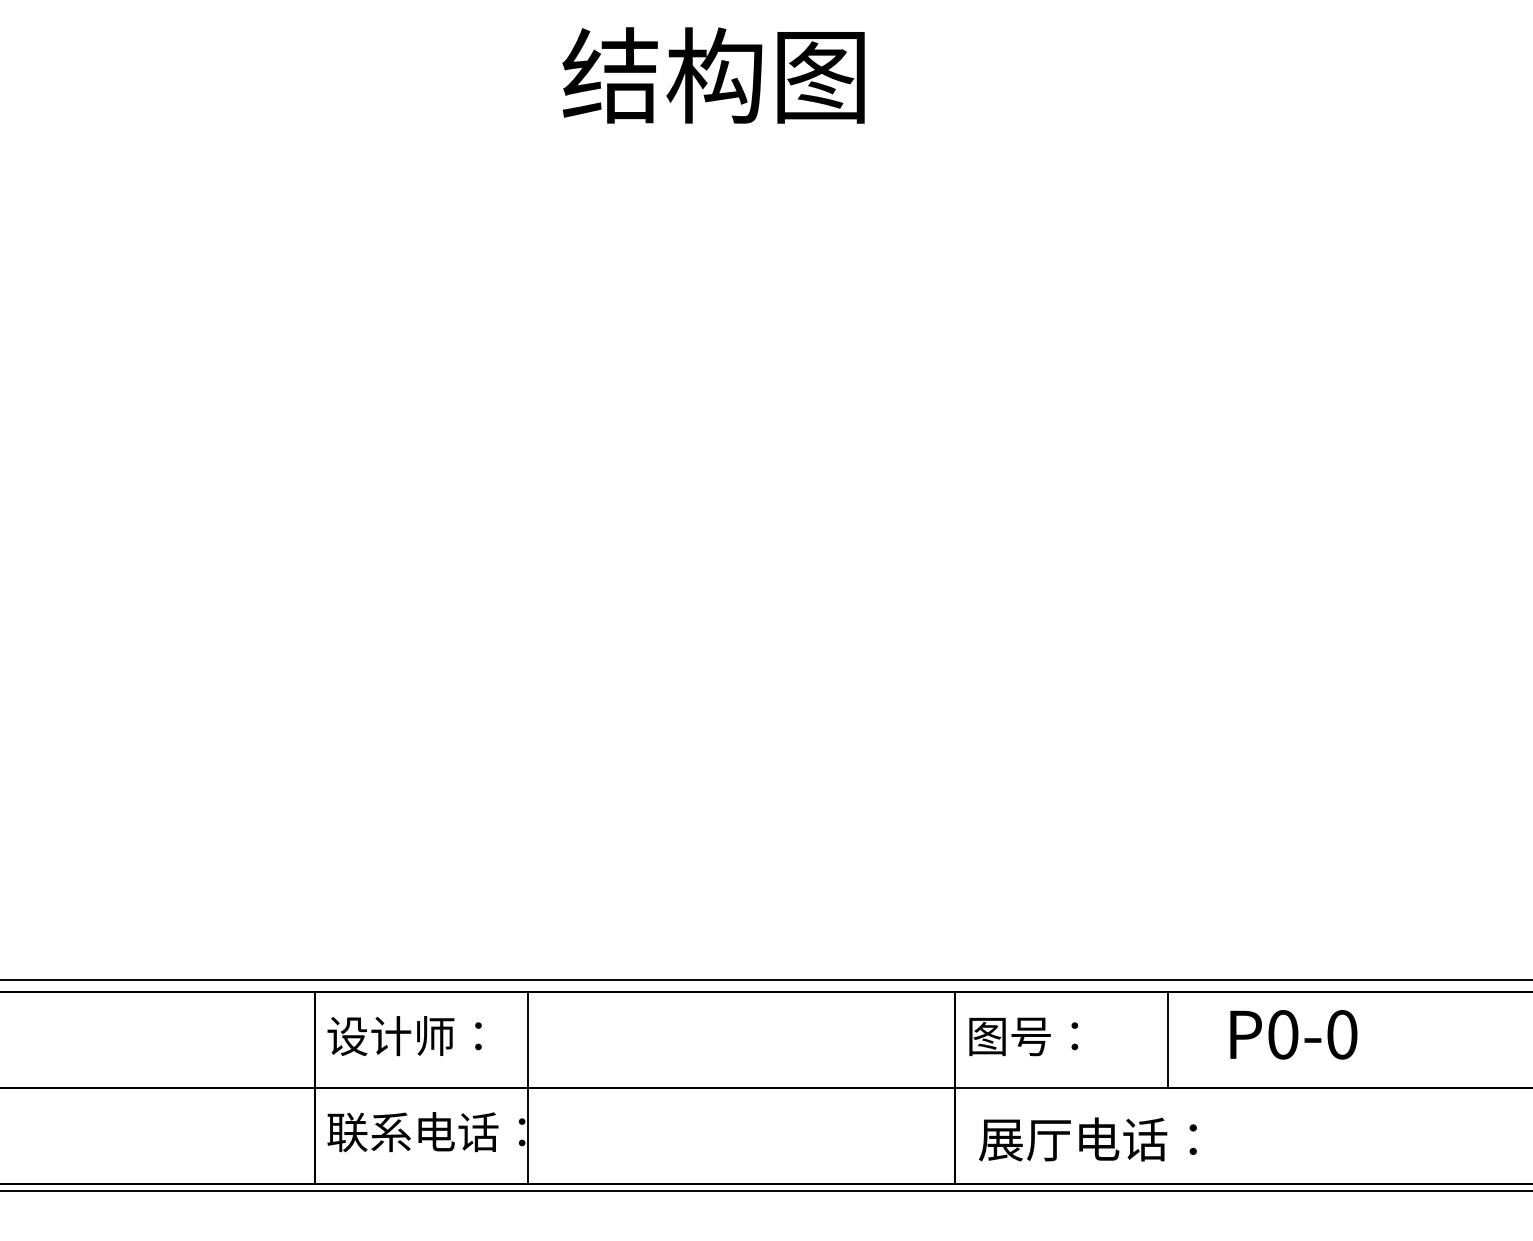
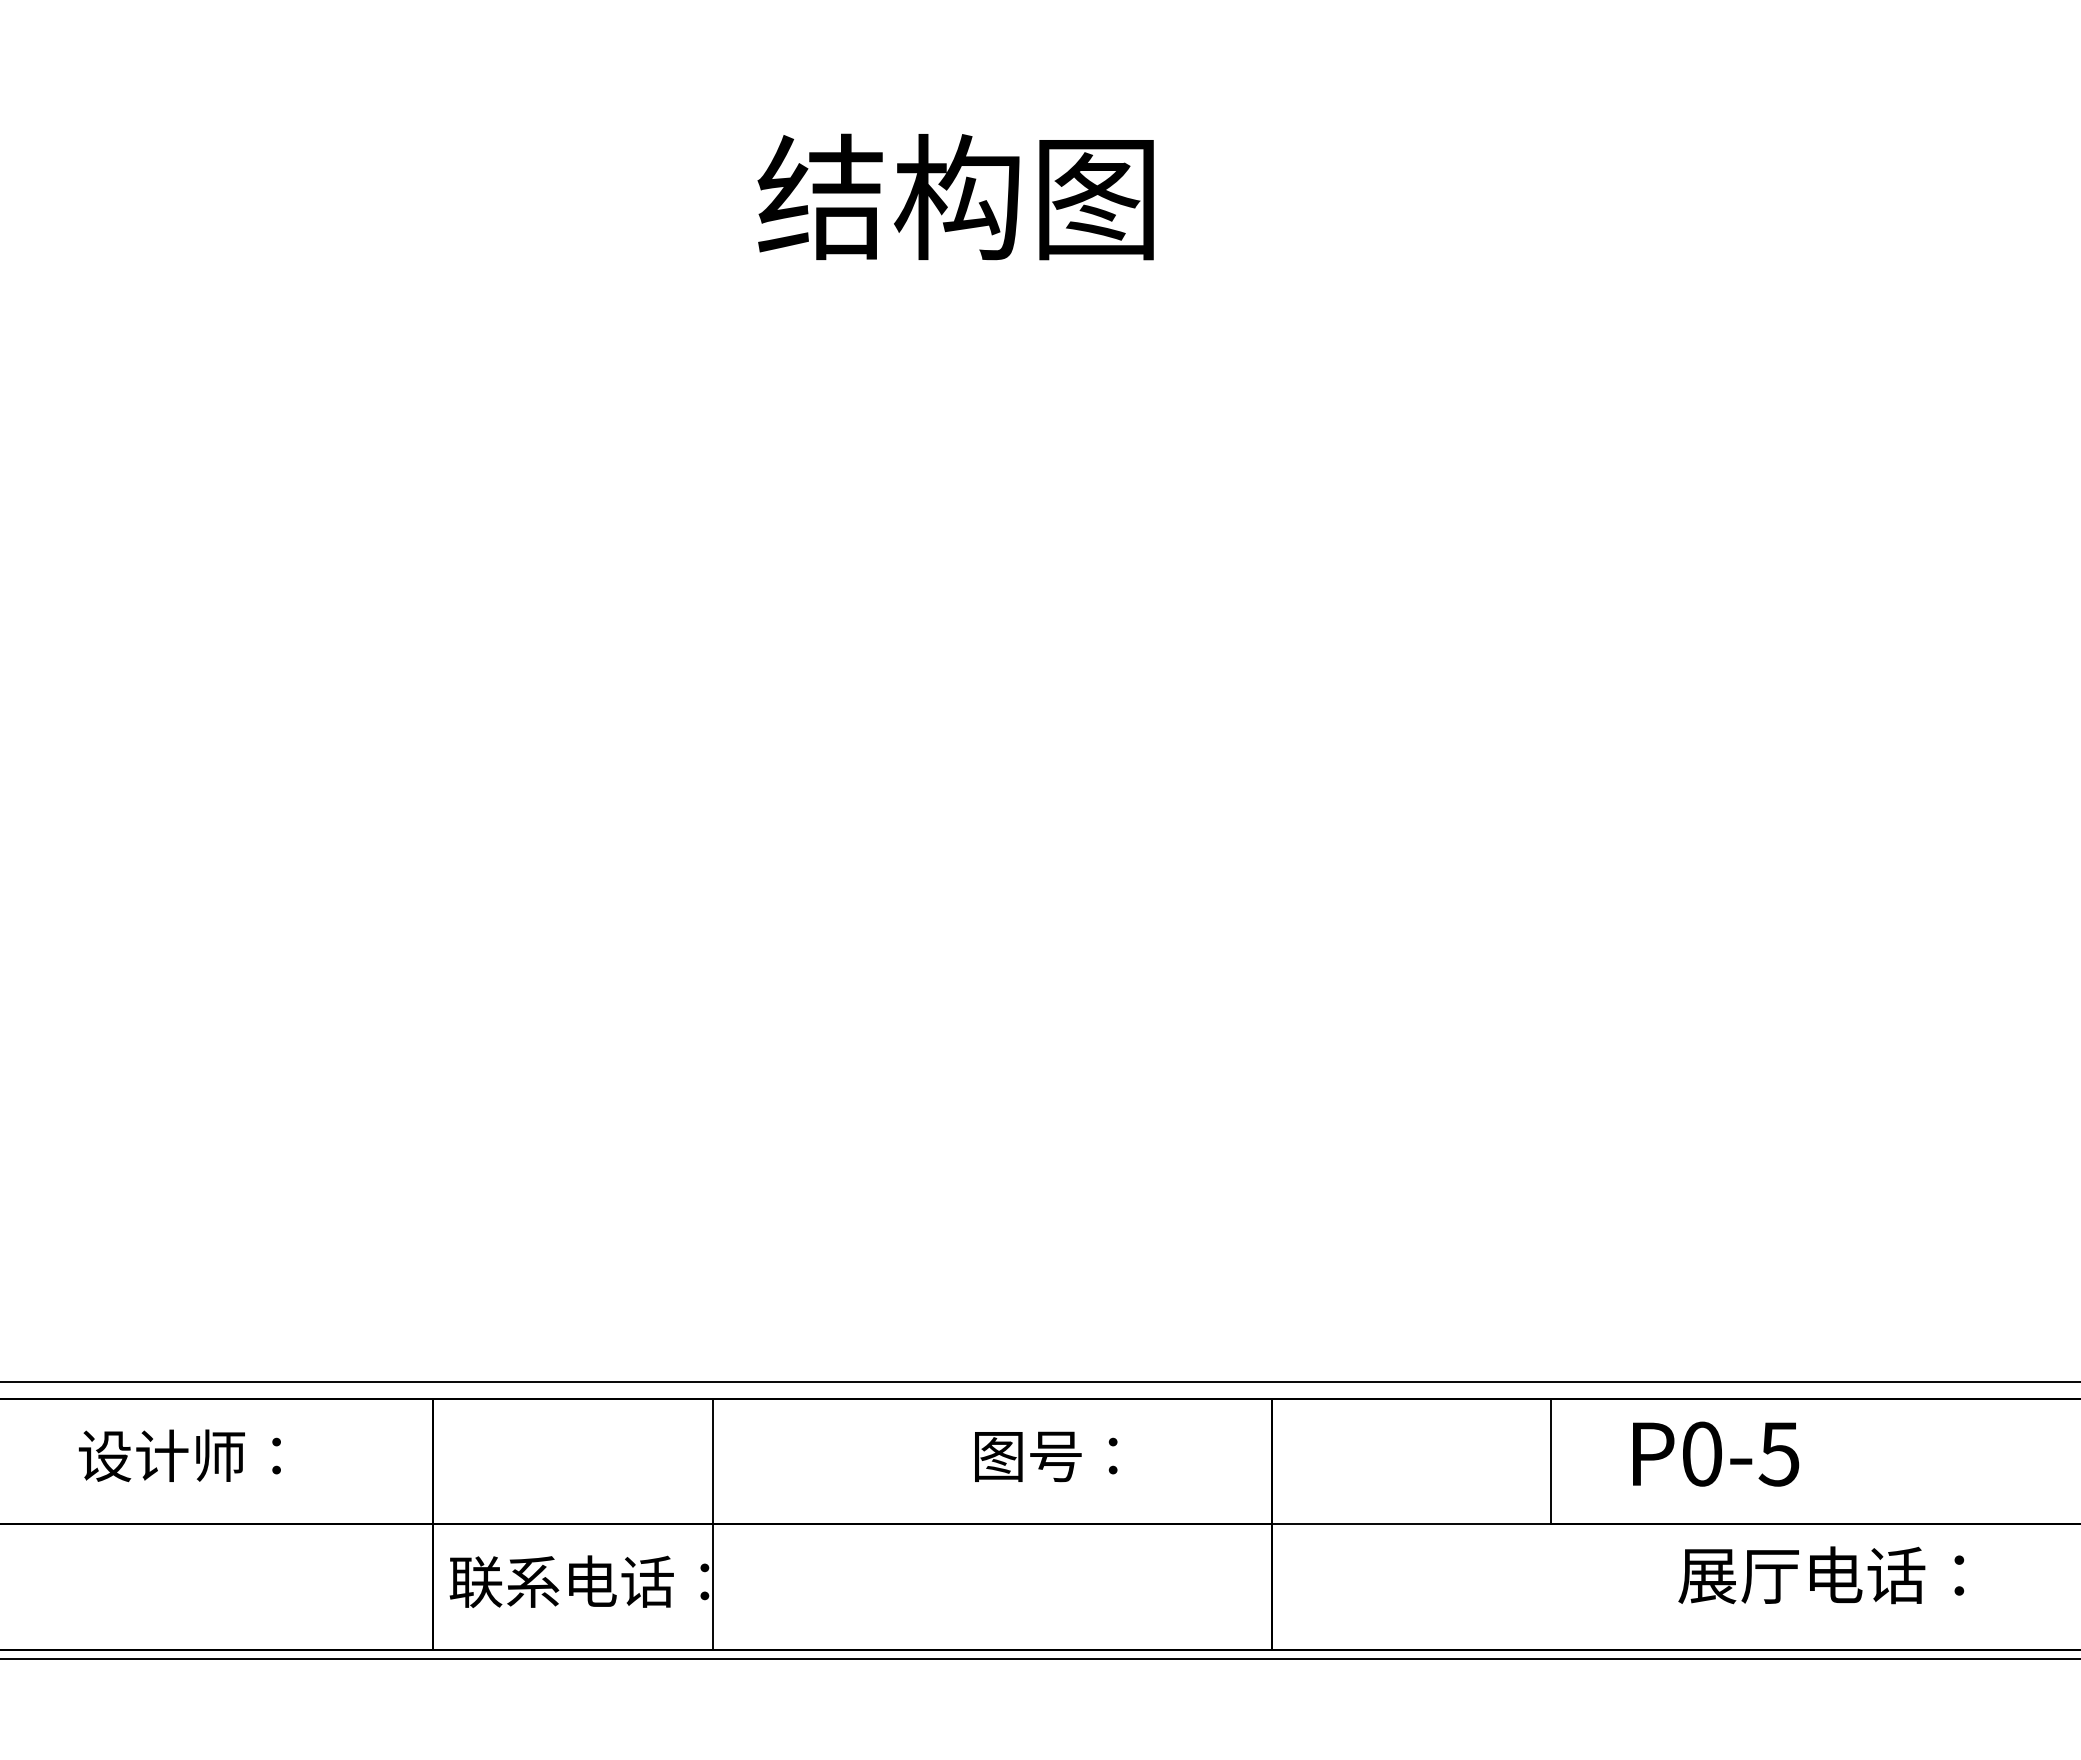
text: (1341, 1034) -> (1778, 1453), P0-0 -> P0-5
text: (404, 1035) -> (179, 1455), moved
text: (1023, 1036) -> (1046, 1456), moved
text: (1088, 1139) -> (1821, 1575), moved

